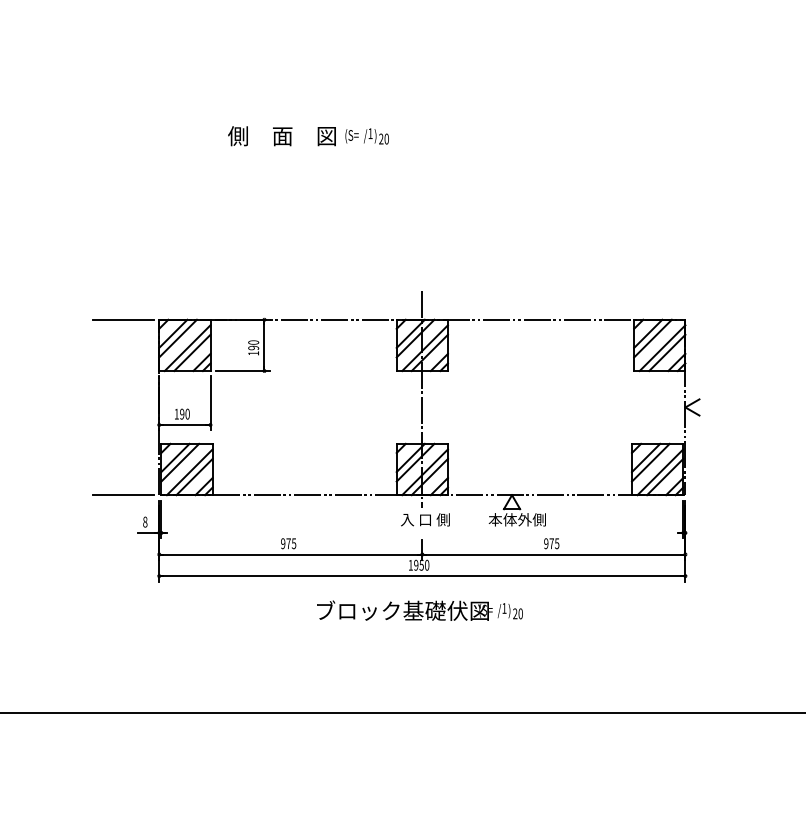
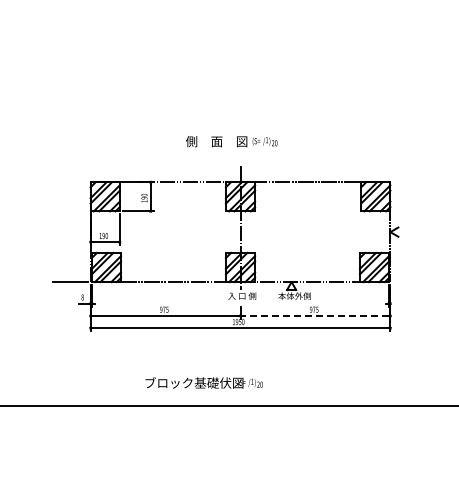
text: (308, 136) -> (231, 141), moved
line: (123, 320) -> (70, 182), removed
line: (552, 553) -> (314, 315), solid -> dashed
text: (418, 609) -> (203, 382), moved

